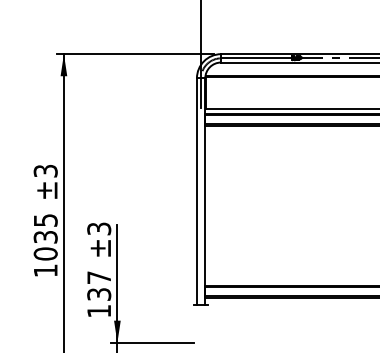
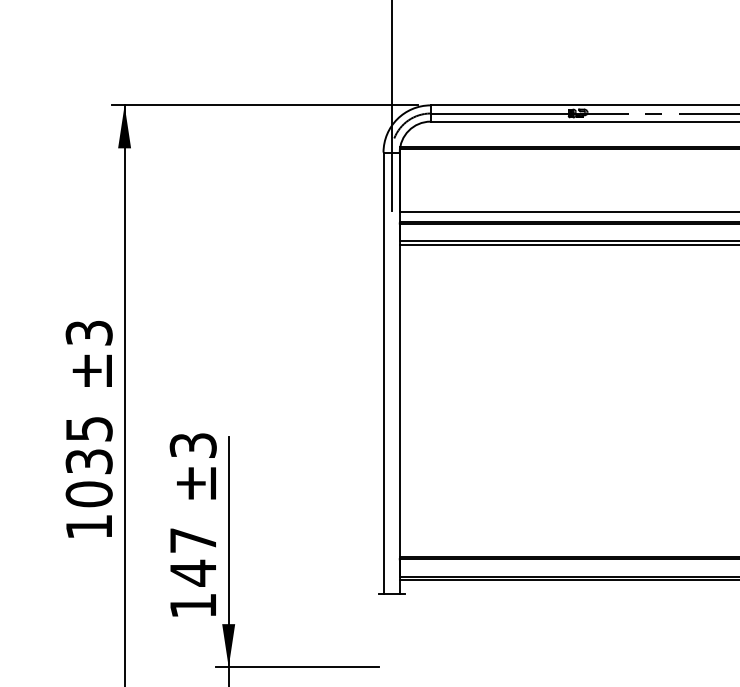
text: (99, 294) -> (193, 573), 137 -> 147

